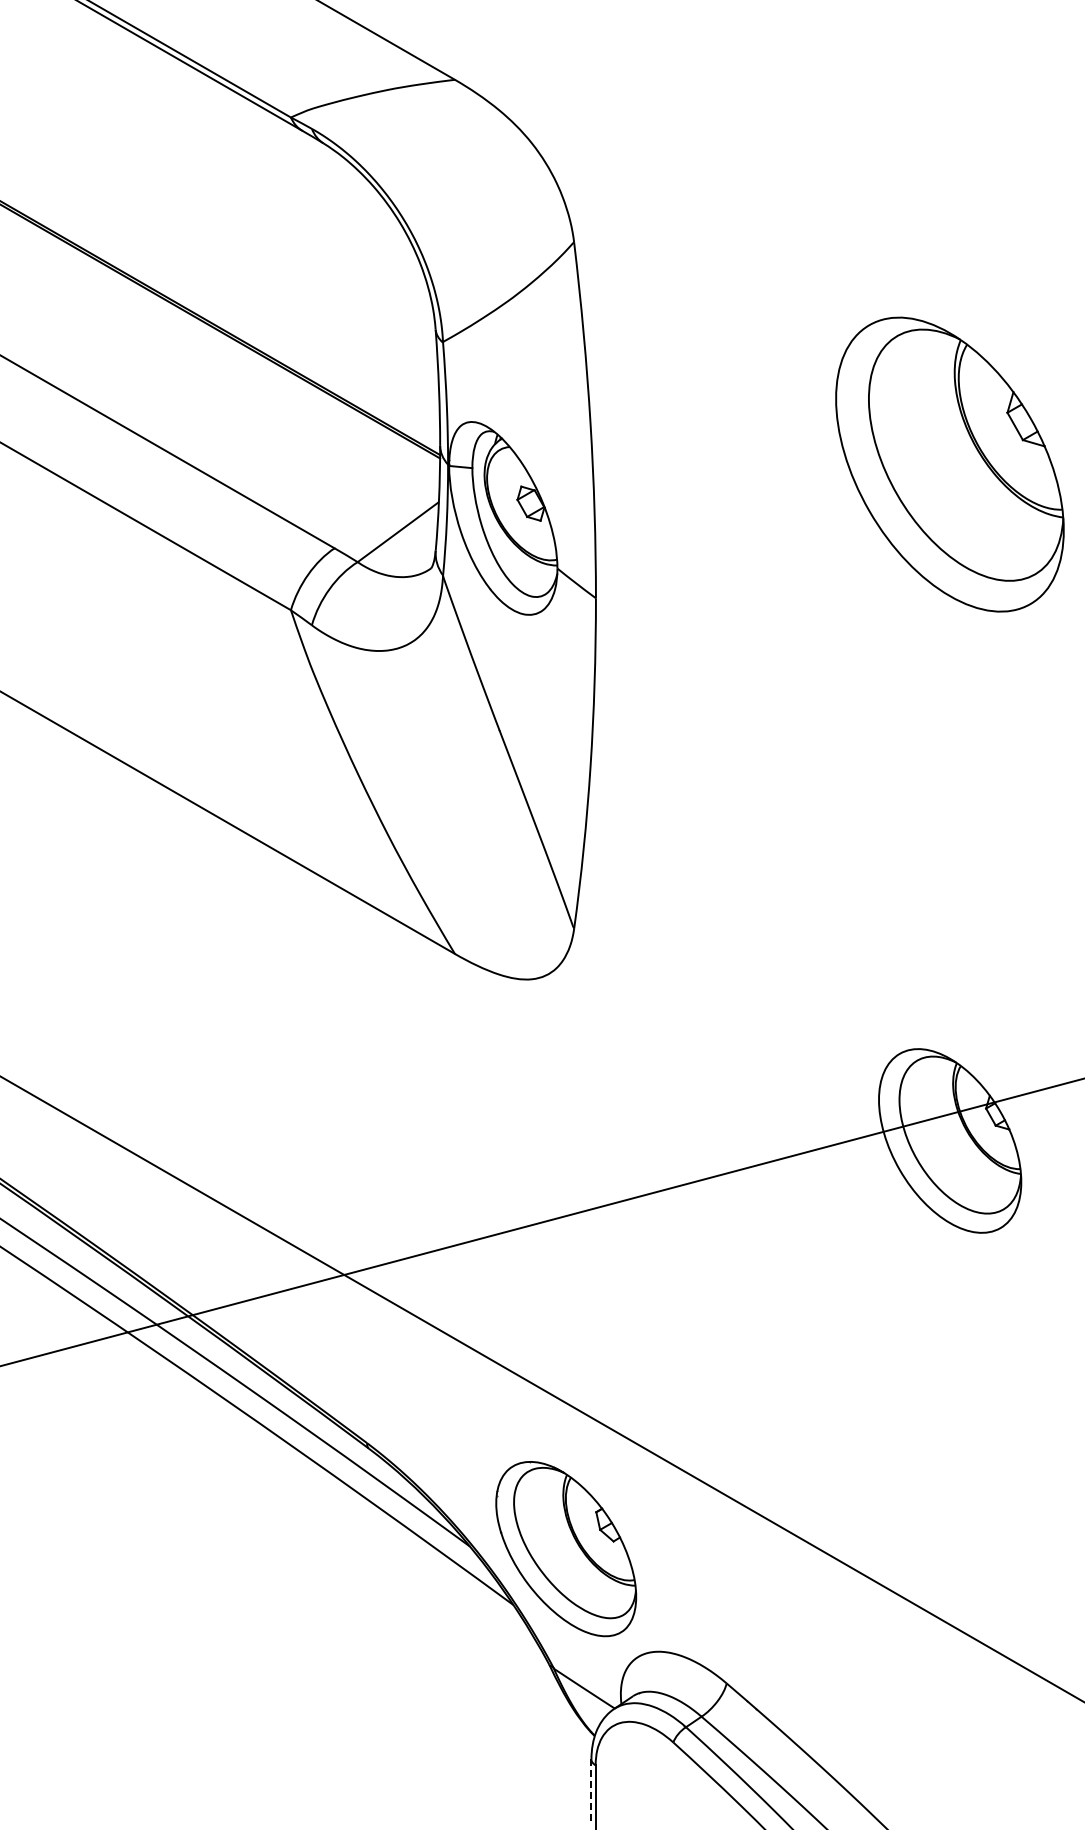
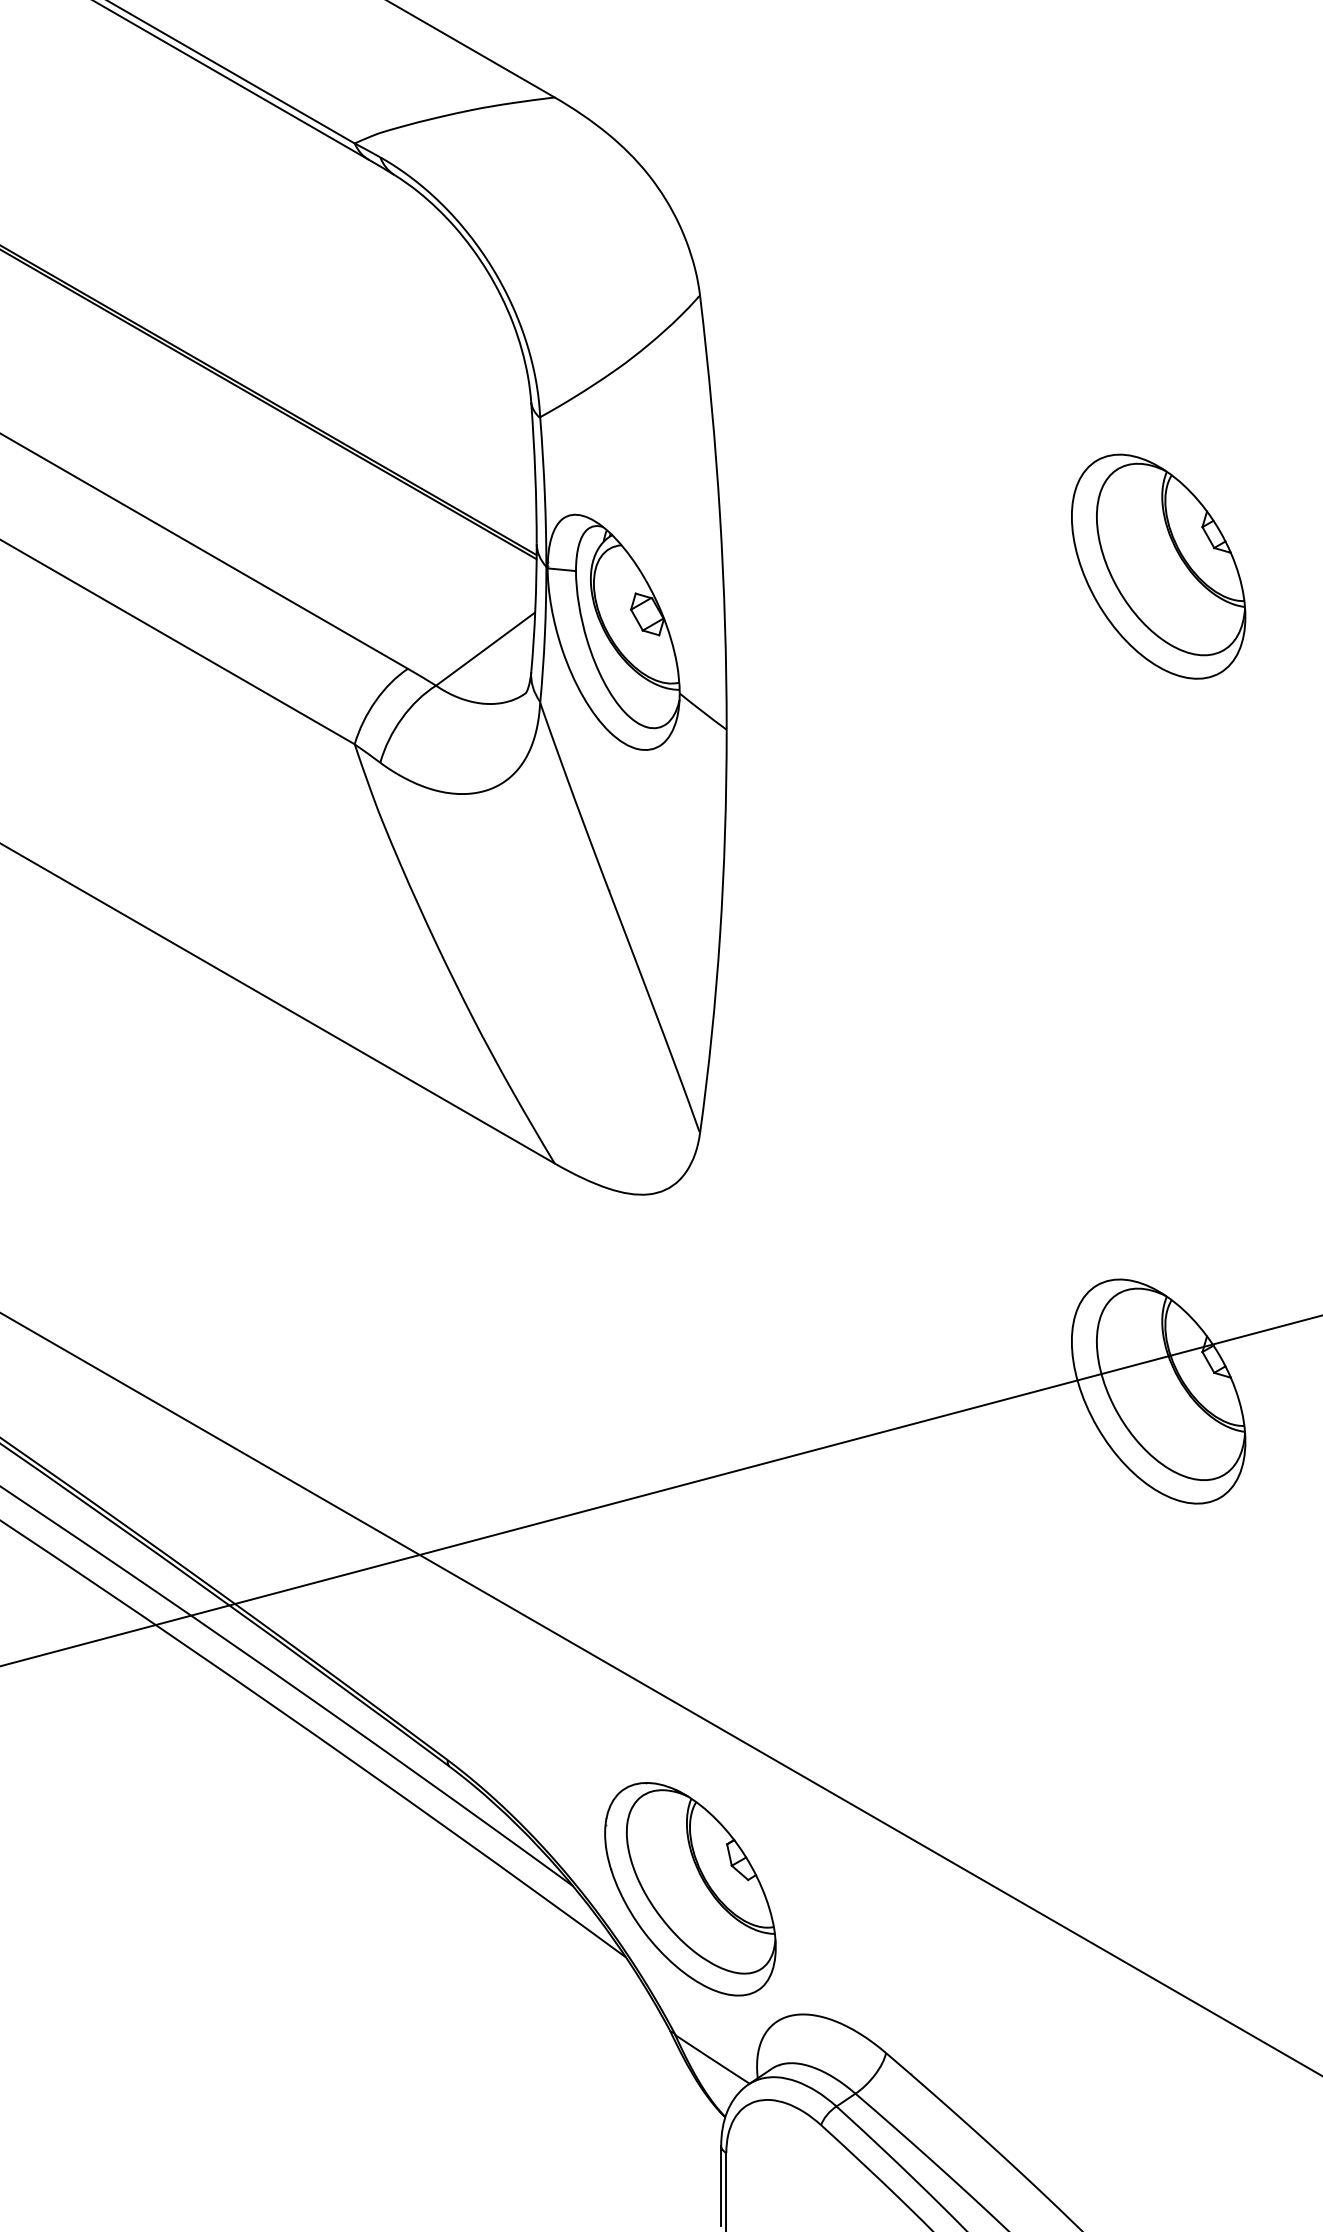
part: (950, 464) -> (1159, 566), size x0.62
line: (591, 1792) -> (721, 2186), dashed -> solid

